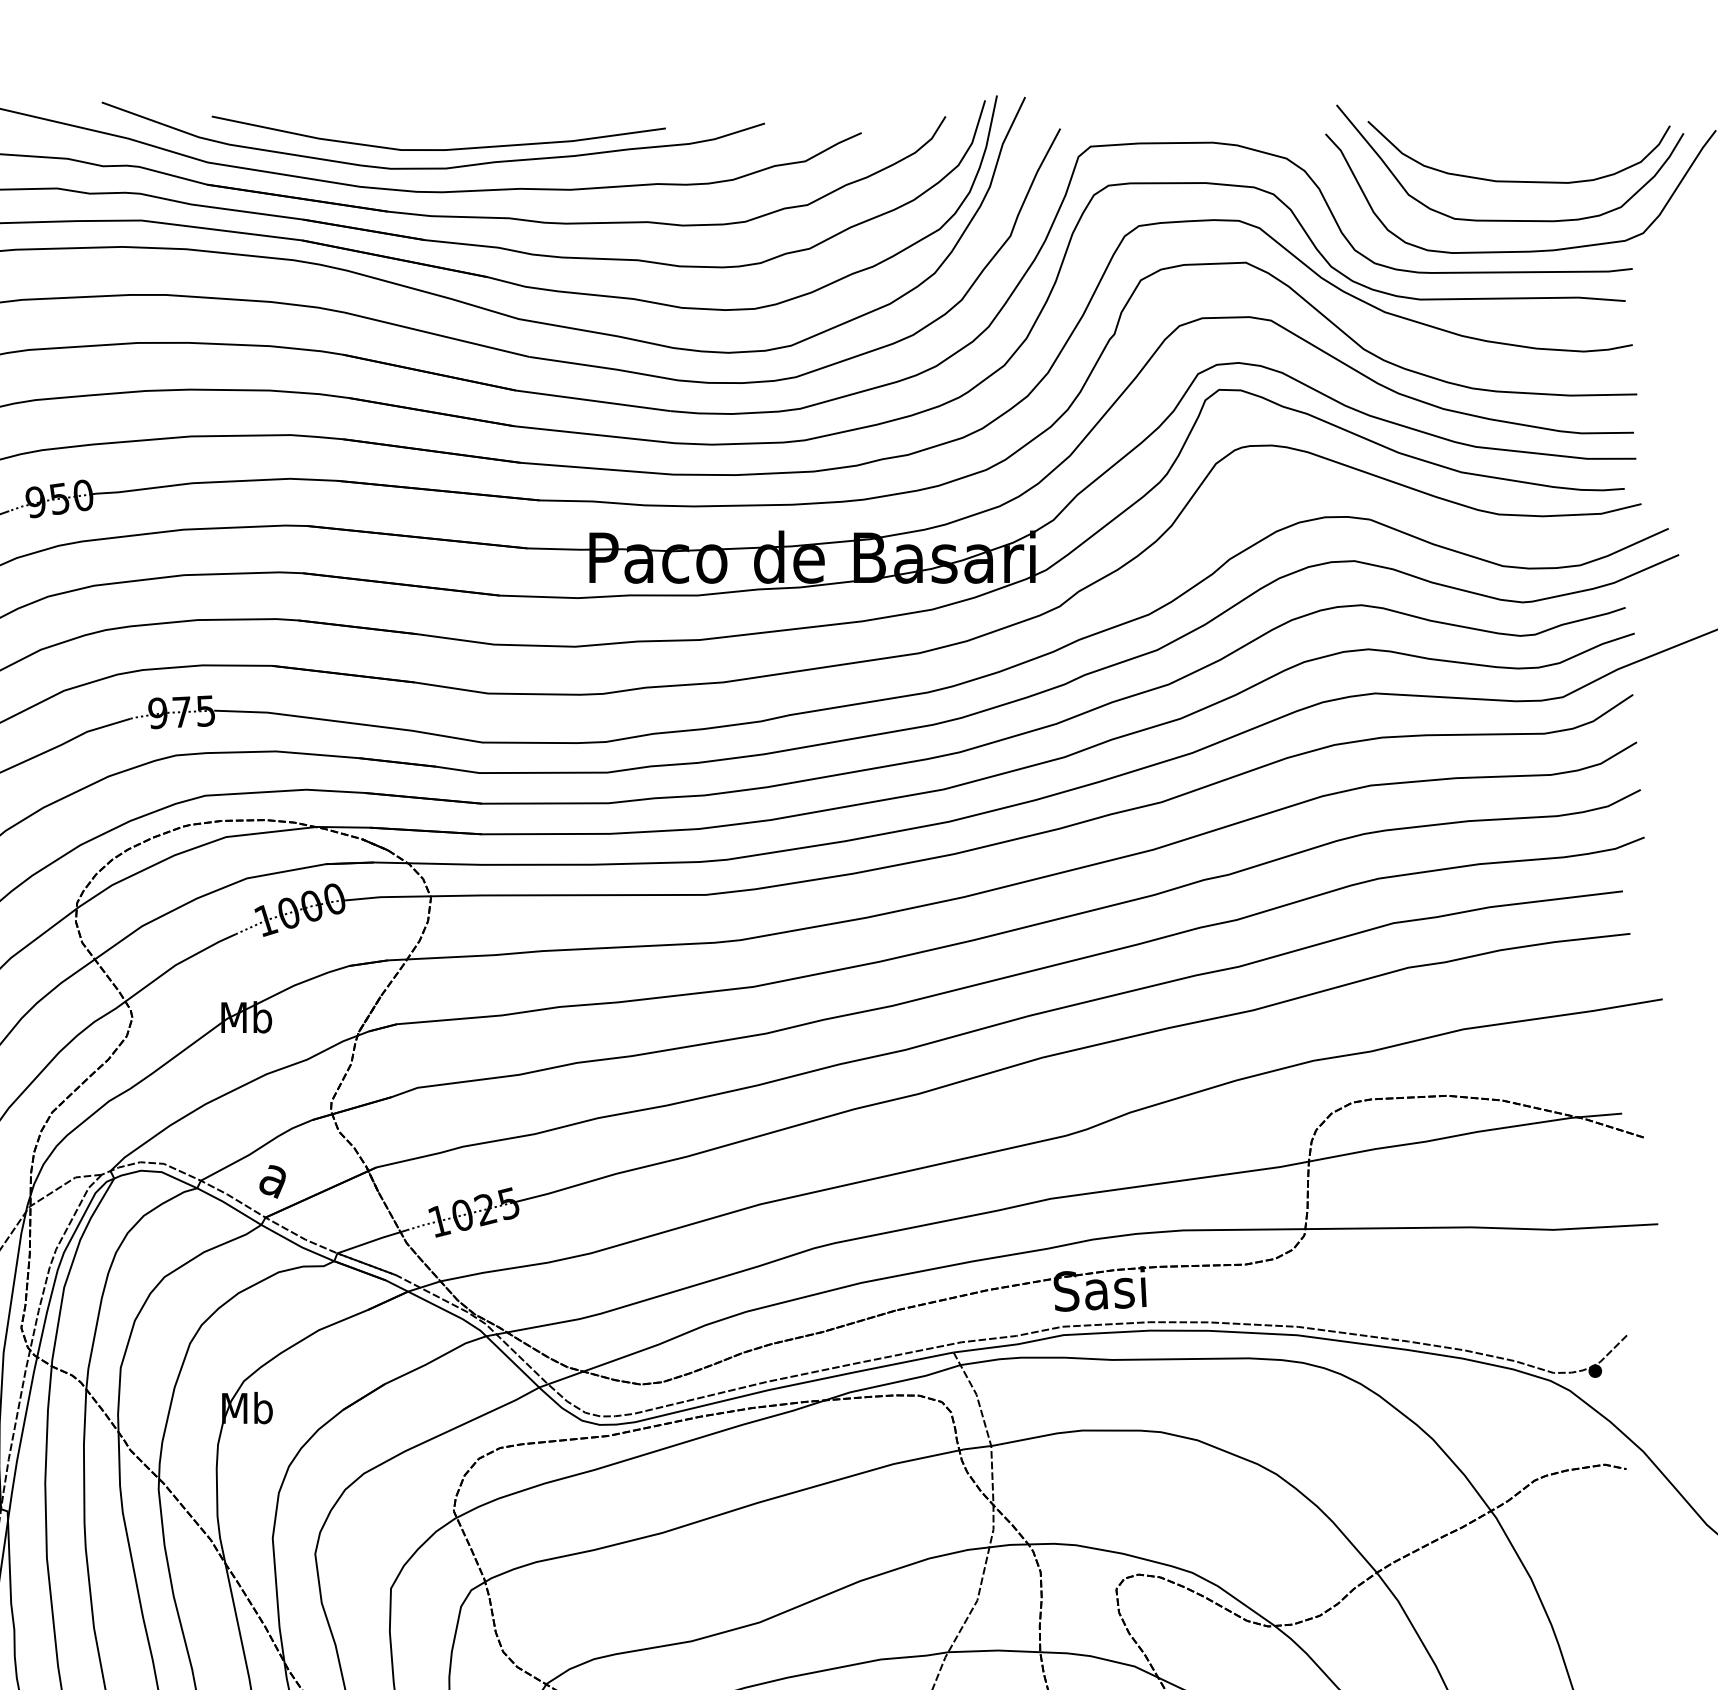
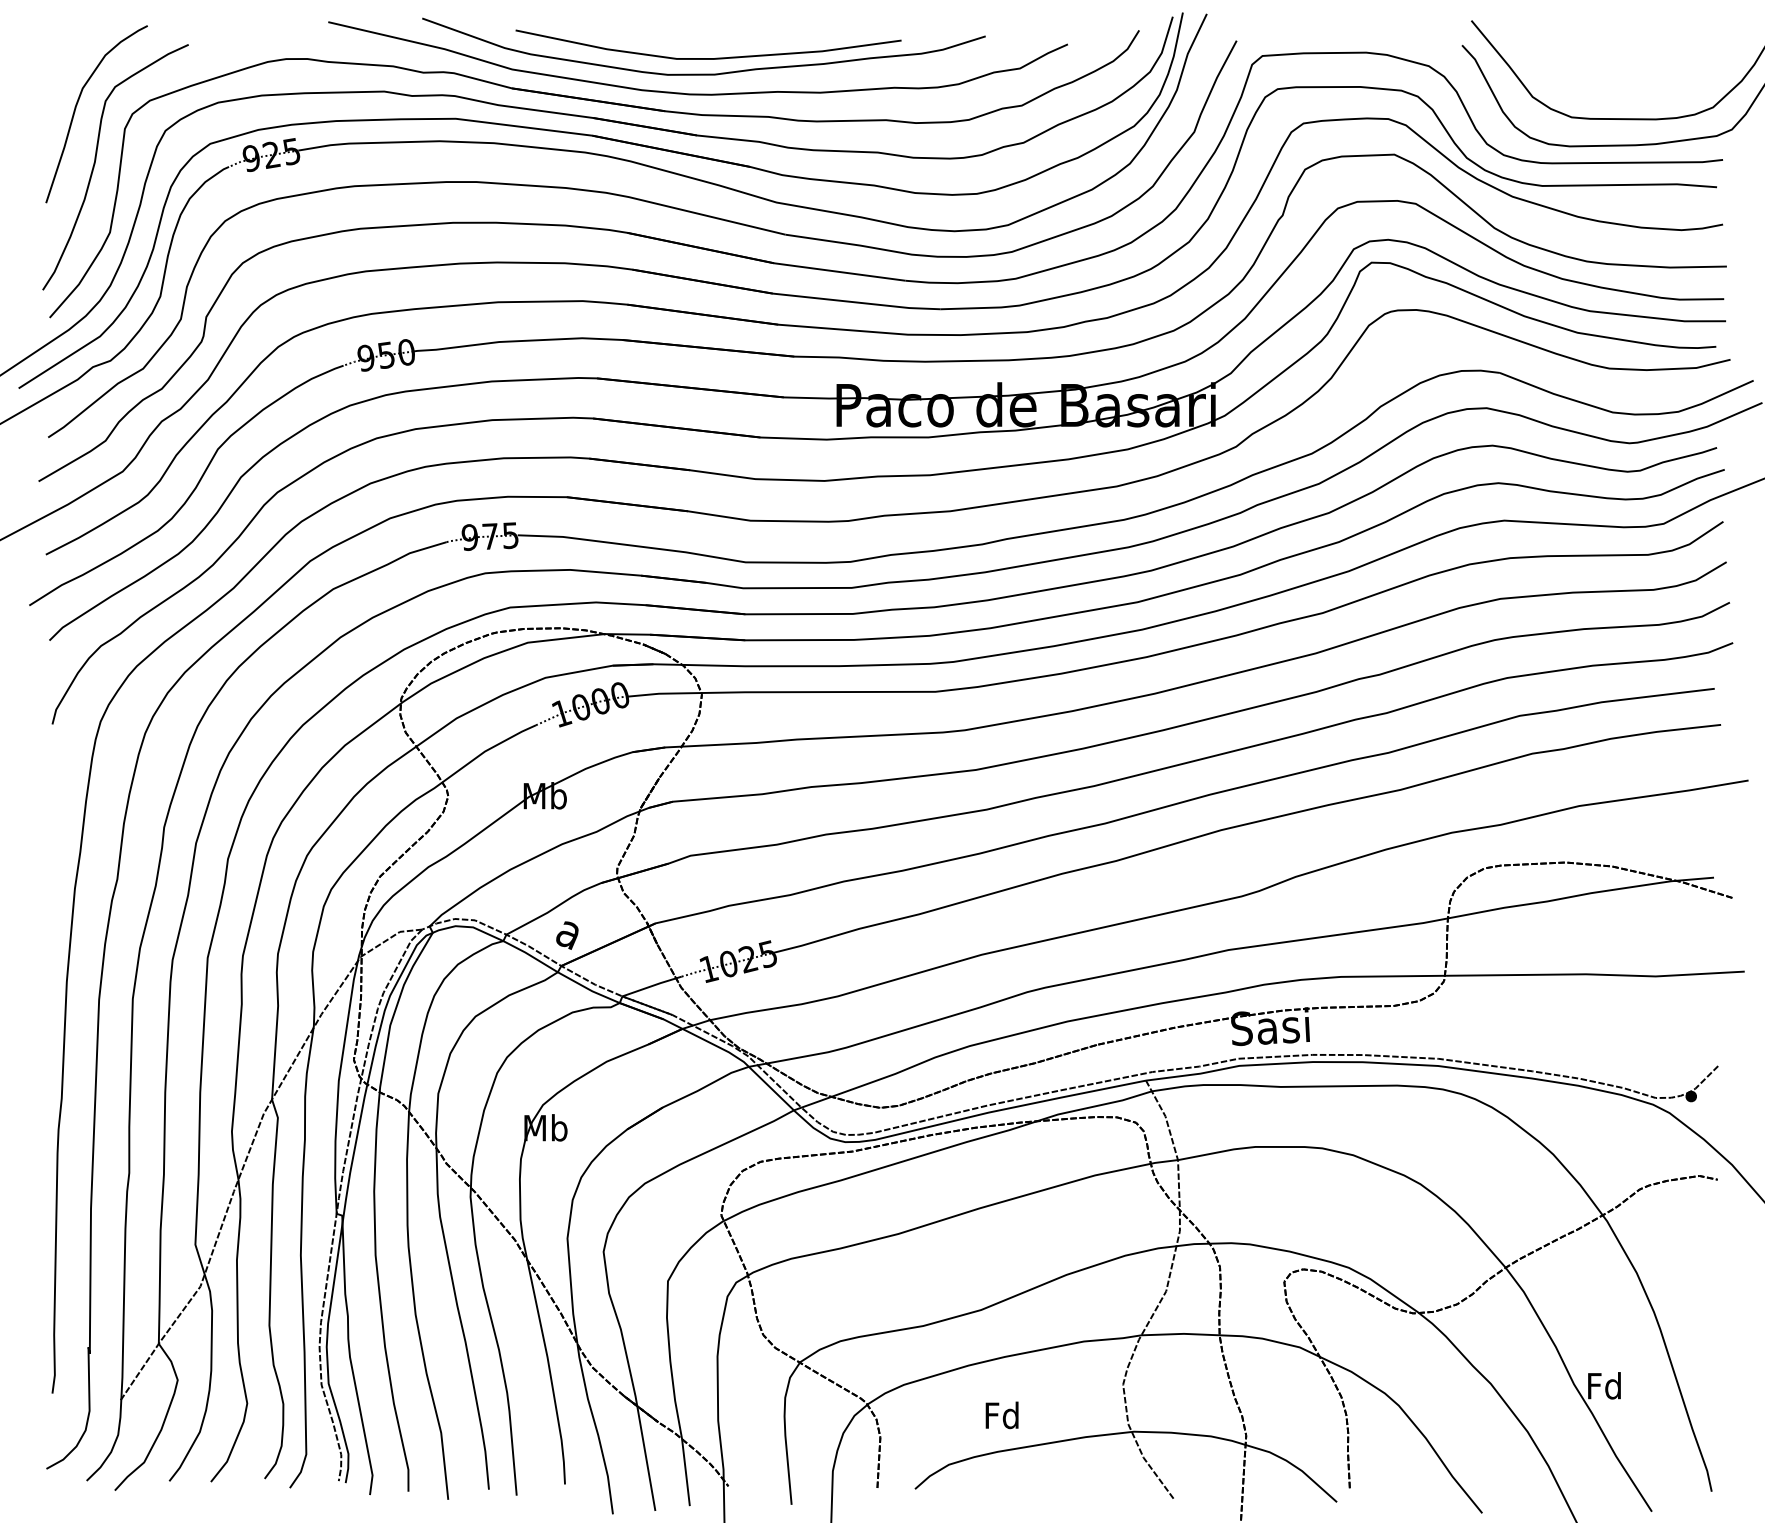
curve: (1514, 180) -> (1622, 84), removed

